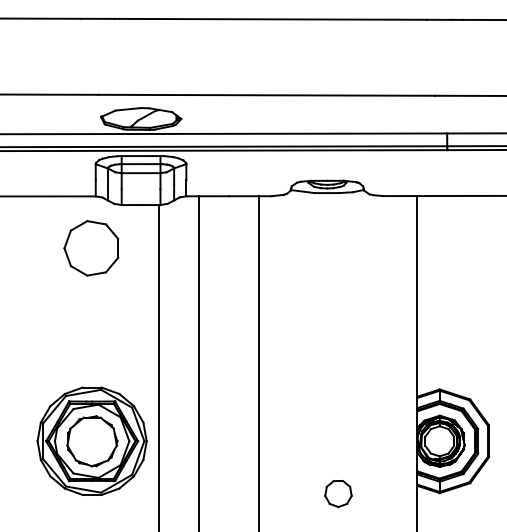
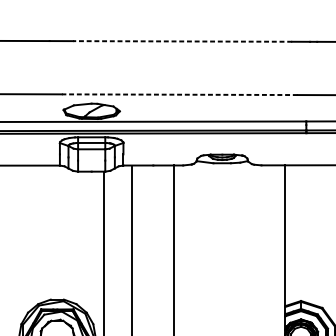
line: (270, 19) -> (182, 41), solid -> dashed
line: (266, 95) -> (179, 94), solid -> dashed
part: (91, 248) -> (56, 202), removed

